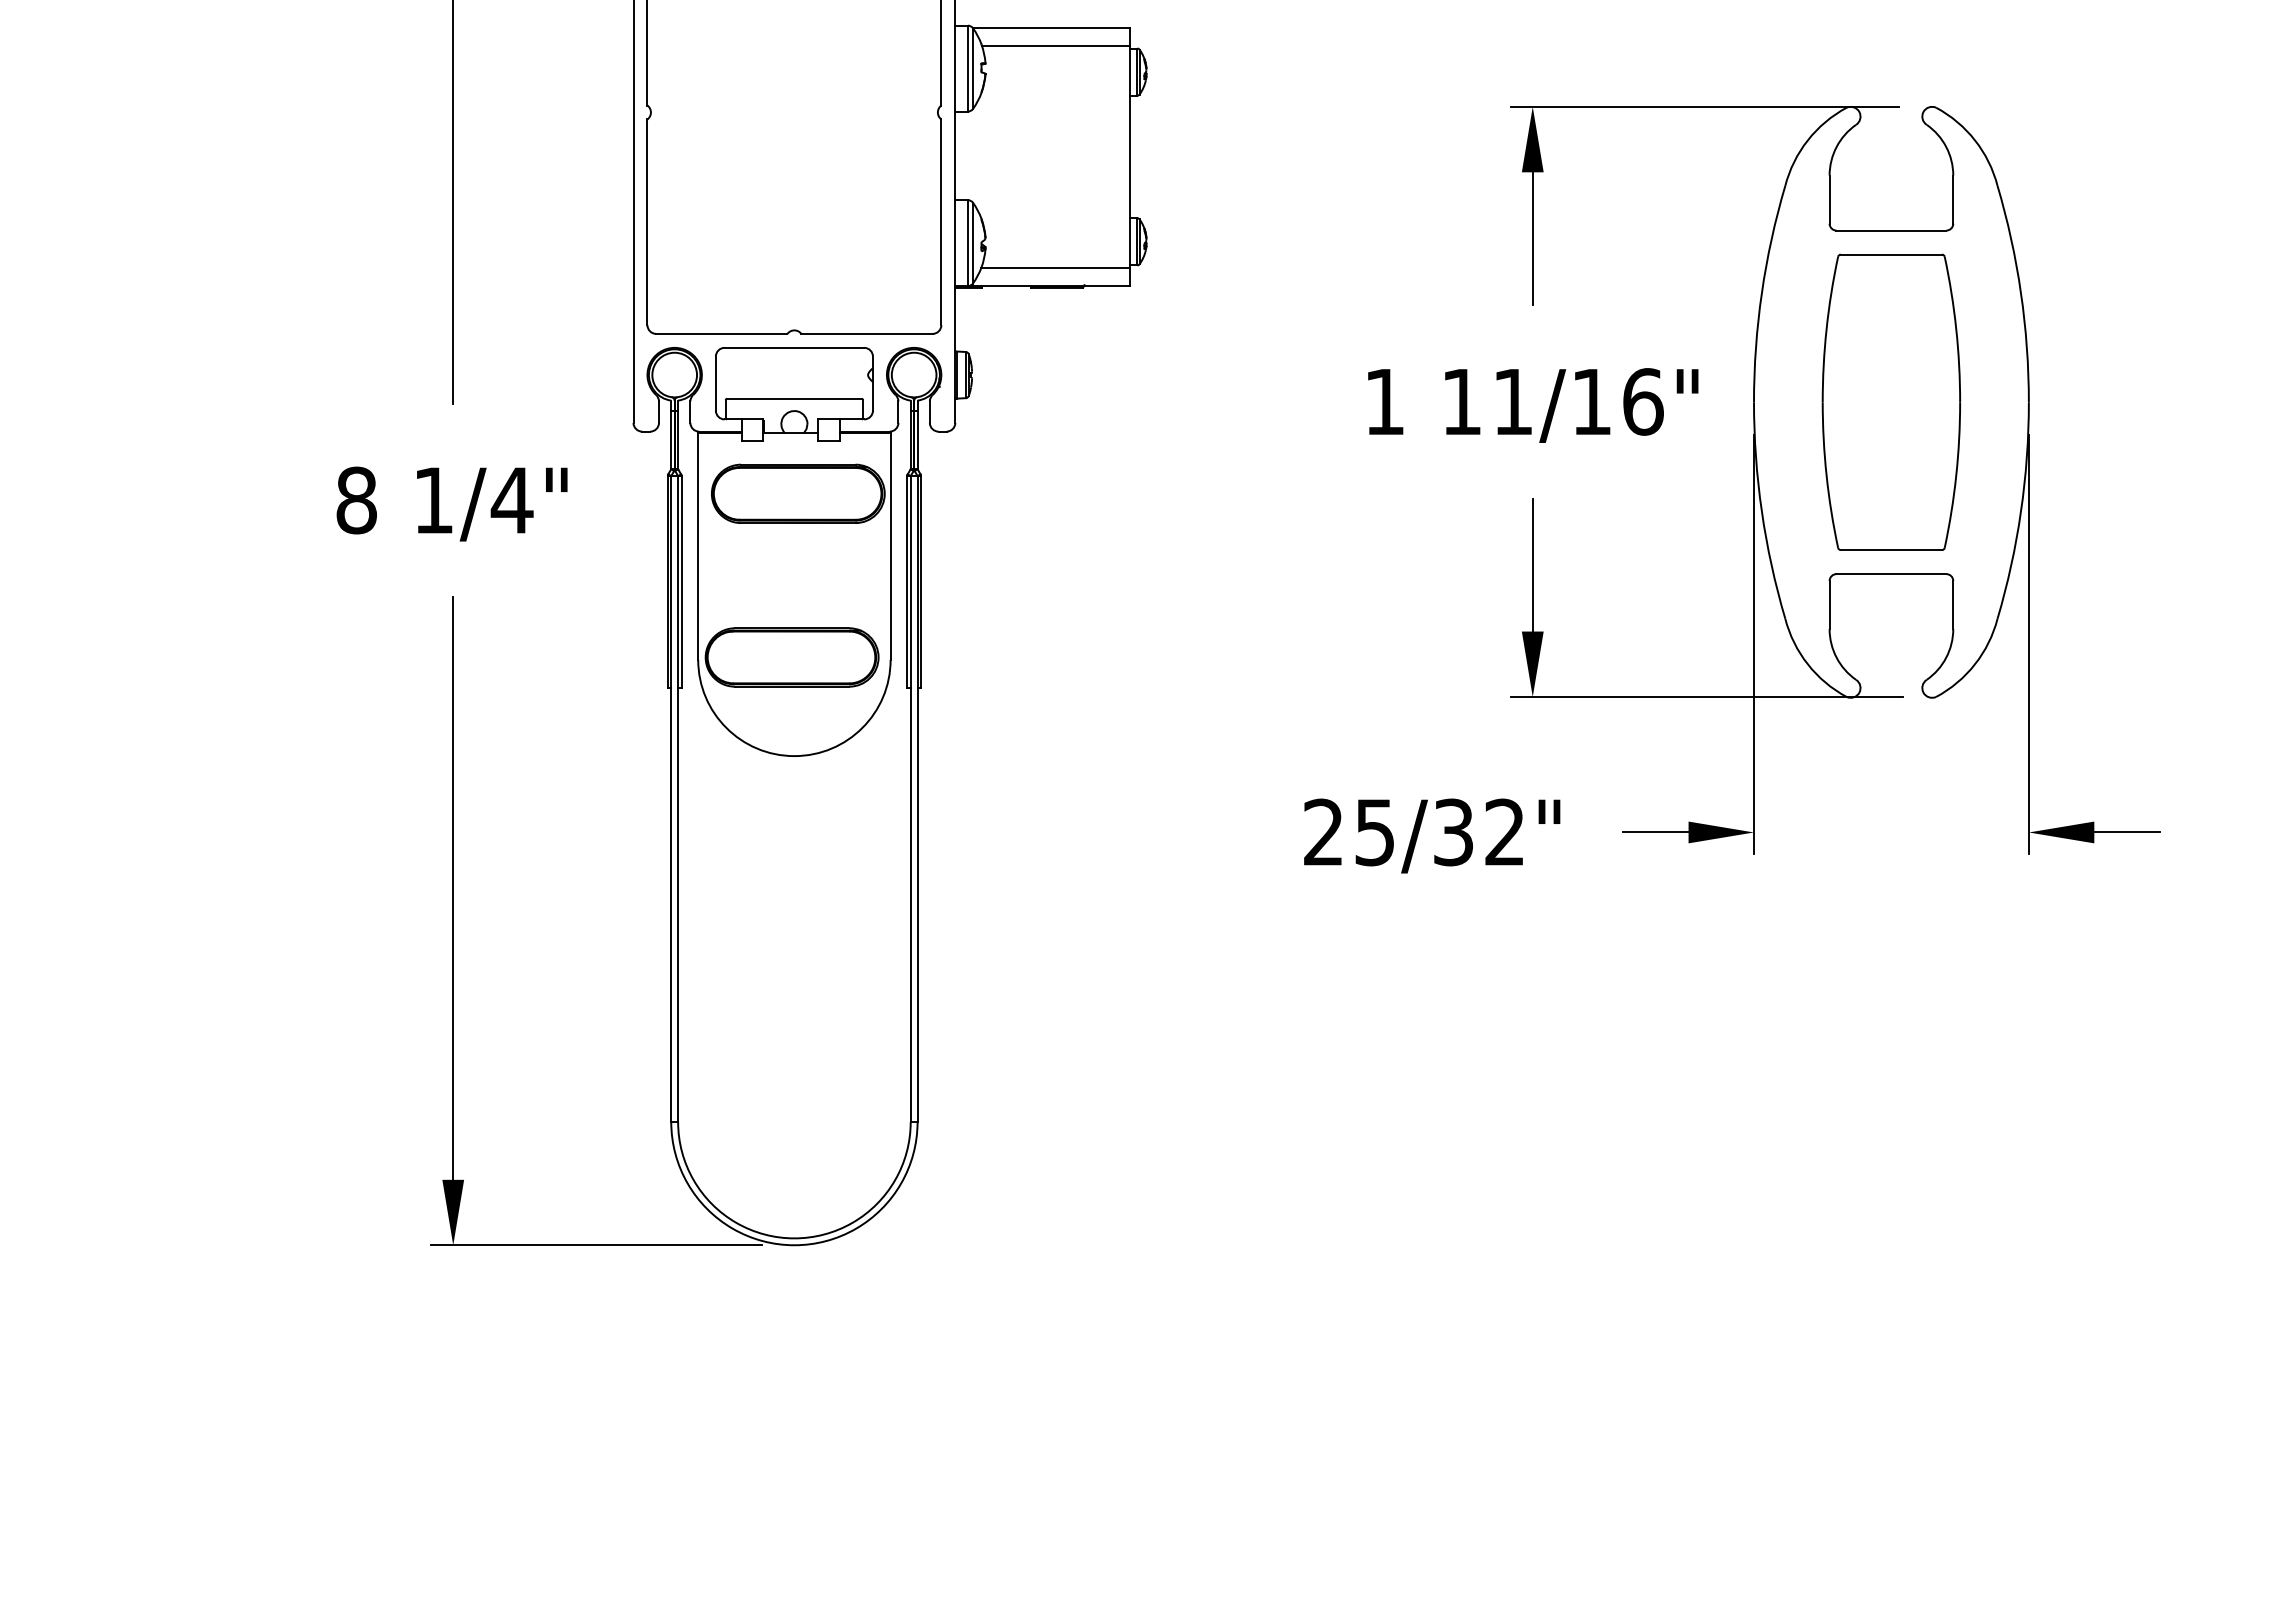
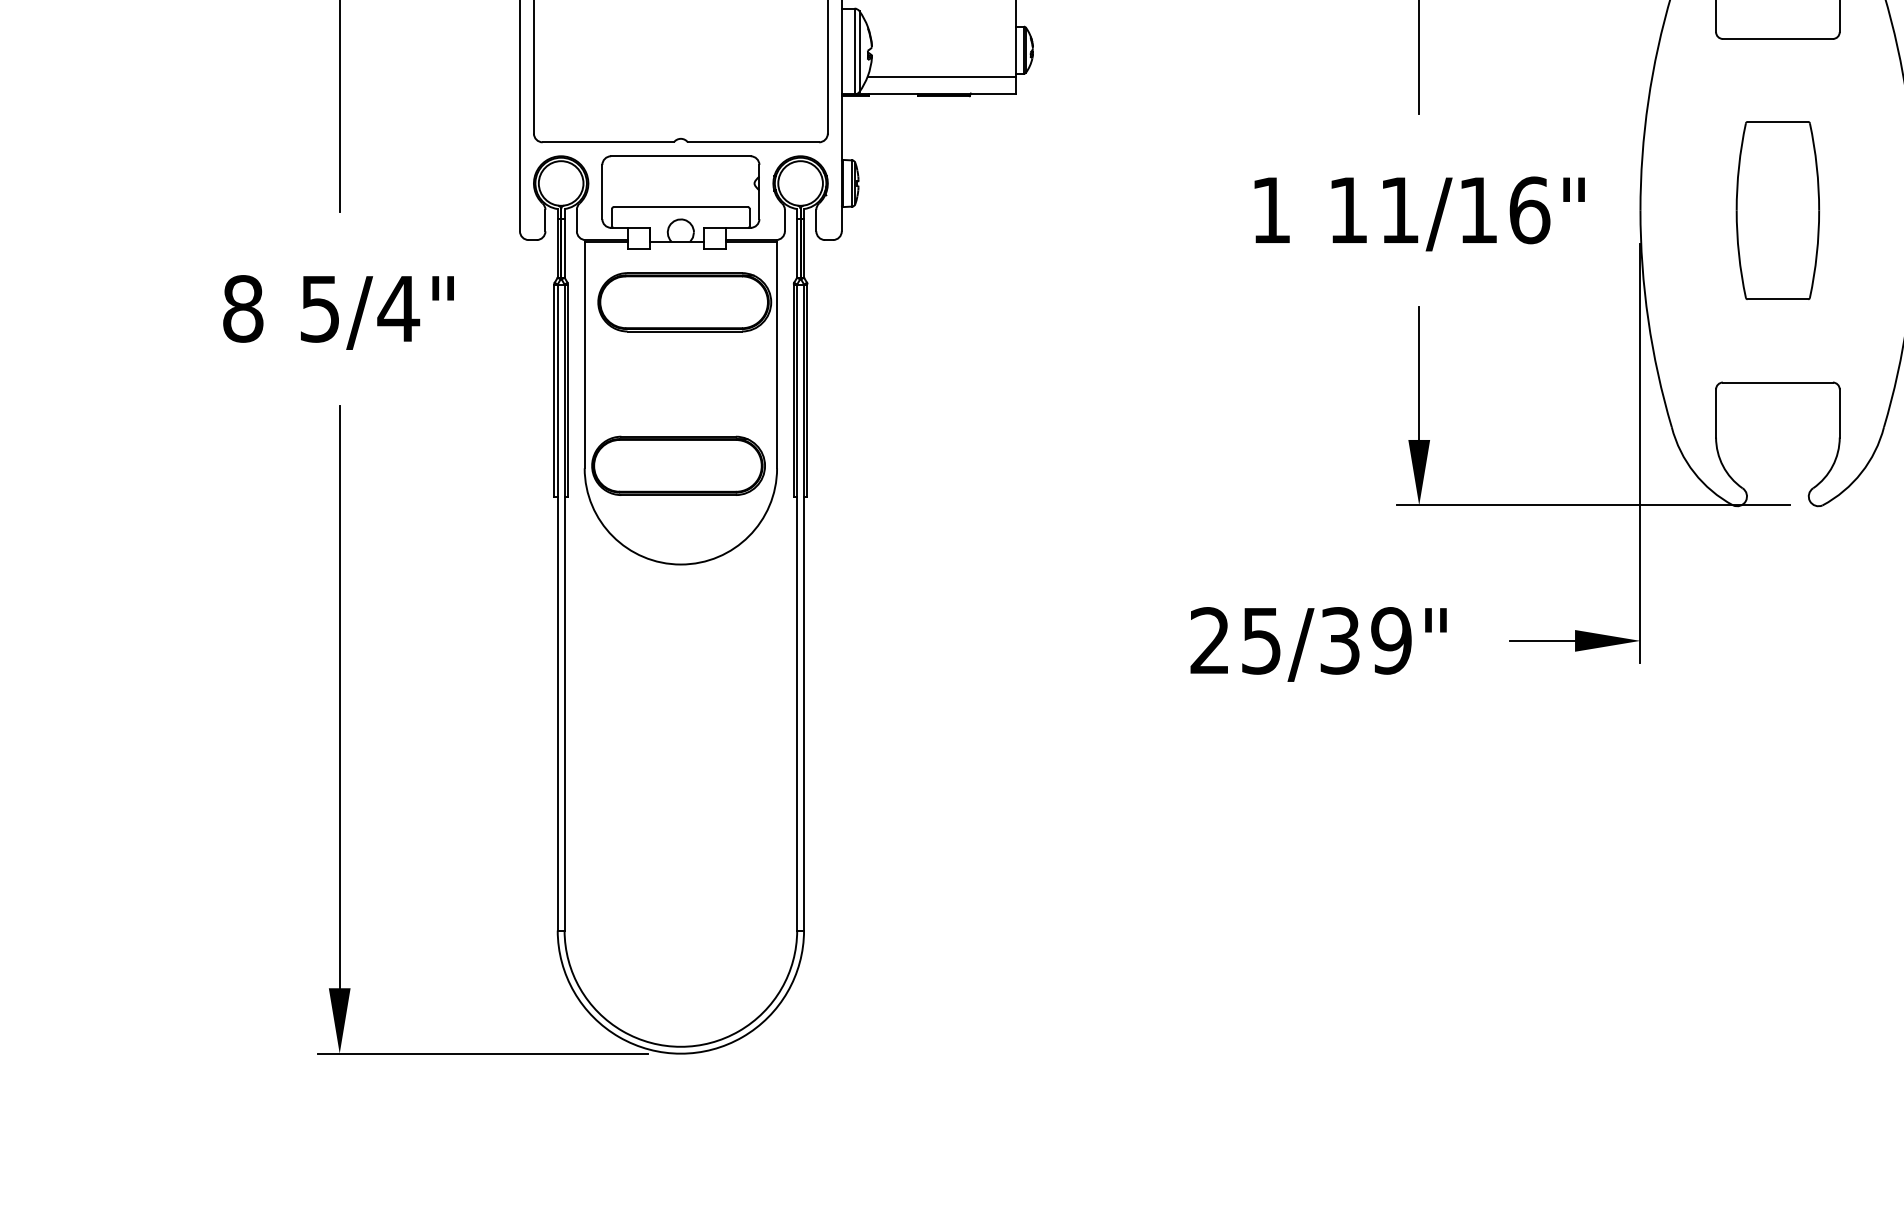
part: (1891, 401) -> (1777, 209), size x0.6
text: (433, 500) -> (319, 308), 1/4" -> 5/4"
text: (1504, 832) -> (1390, 640), 25/32" -> 25/39"

